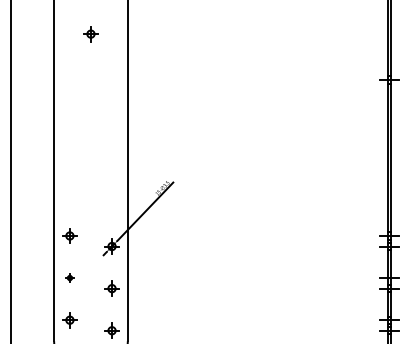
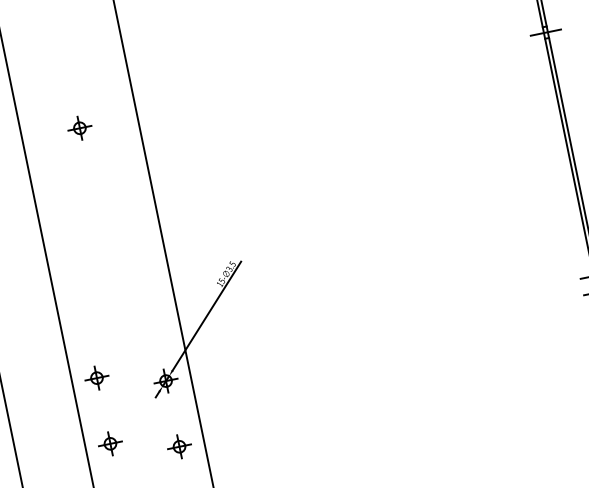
part: (90, 34) -> (79, 128), moved
part: (69, 277) -> (109, 443), size x1.67

